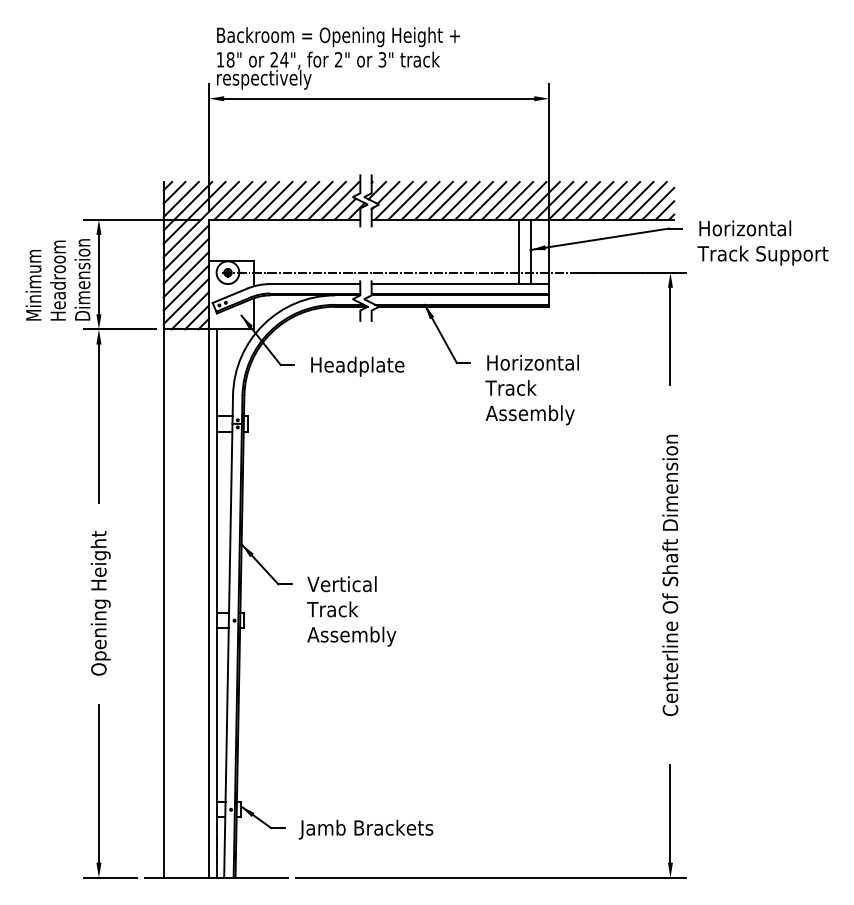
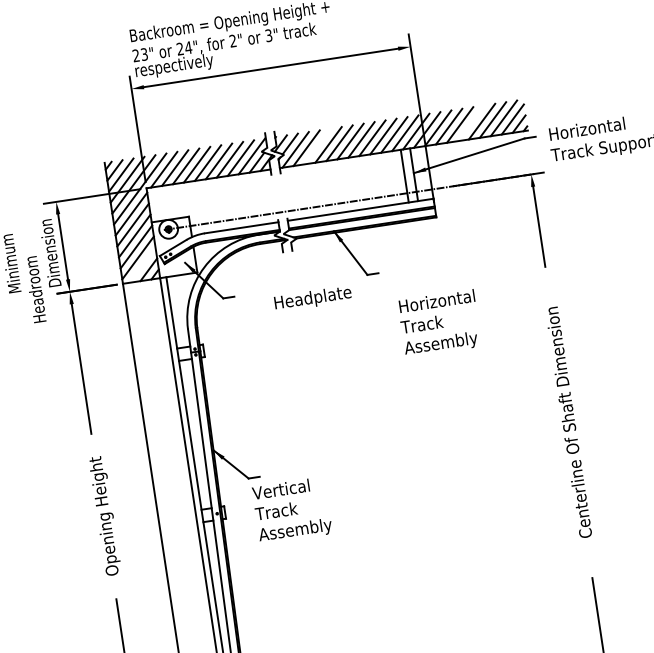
text: (225, 59) -> (140, 54), 18" -> 23"
line: (420, 200) -> (317, 146), removed
line: (607, 200) -> (470, 123), removed
text: (57, 280) -> (34, 289), moved
line: (190, 310) -> (142, 264), removed
text: (357, 366) -> (312, 298), moved
text: (531, 389) -> (439, 323), moved
text: (351, 611) -> (292, 510), moved

